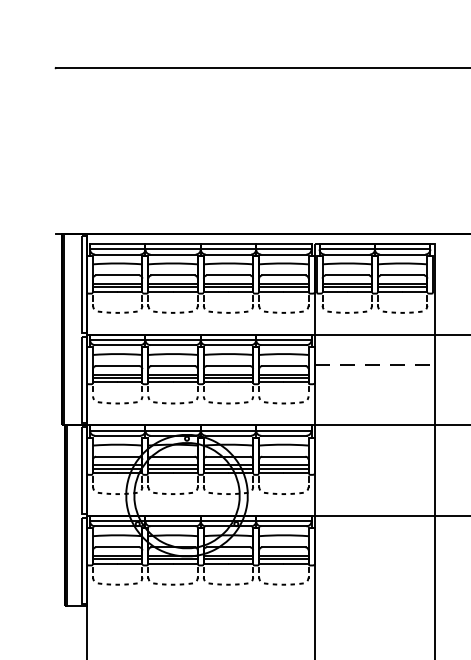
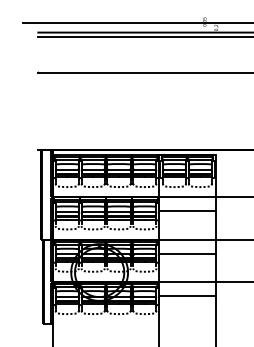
line: (375, 365) -> (187, 211), dashed -> solid
line: (375, 454) -> (187, 253), added
line: (375, 547) -> (187, 296), added

